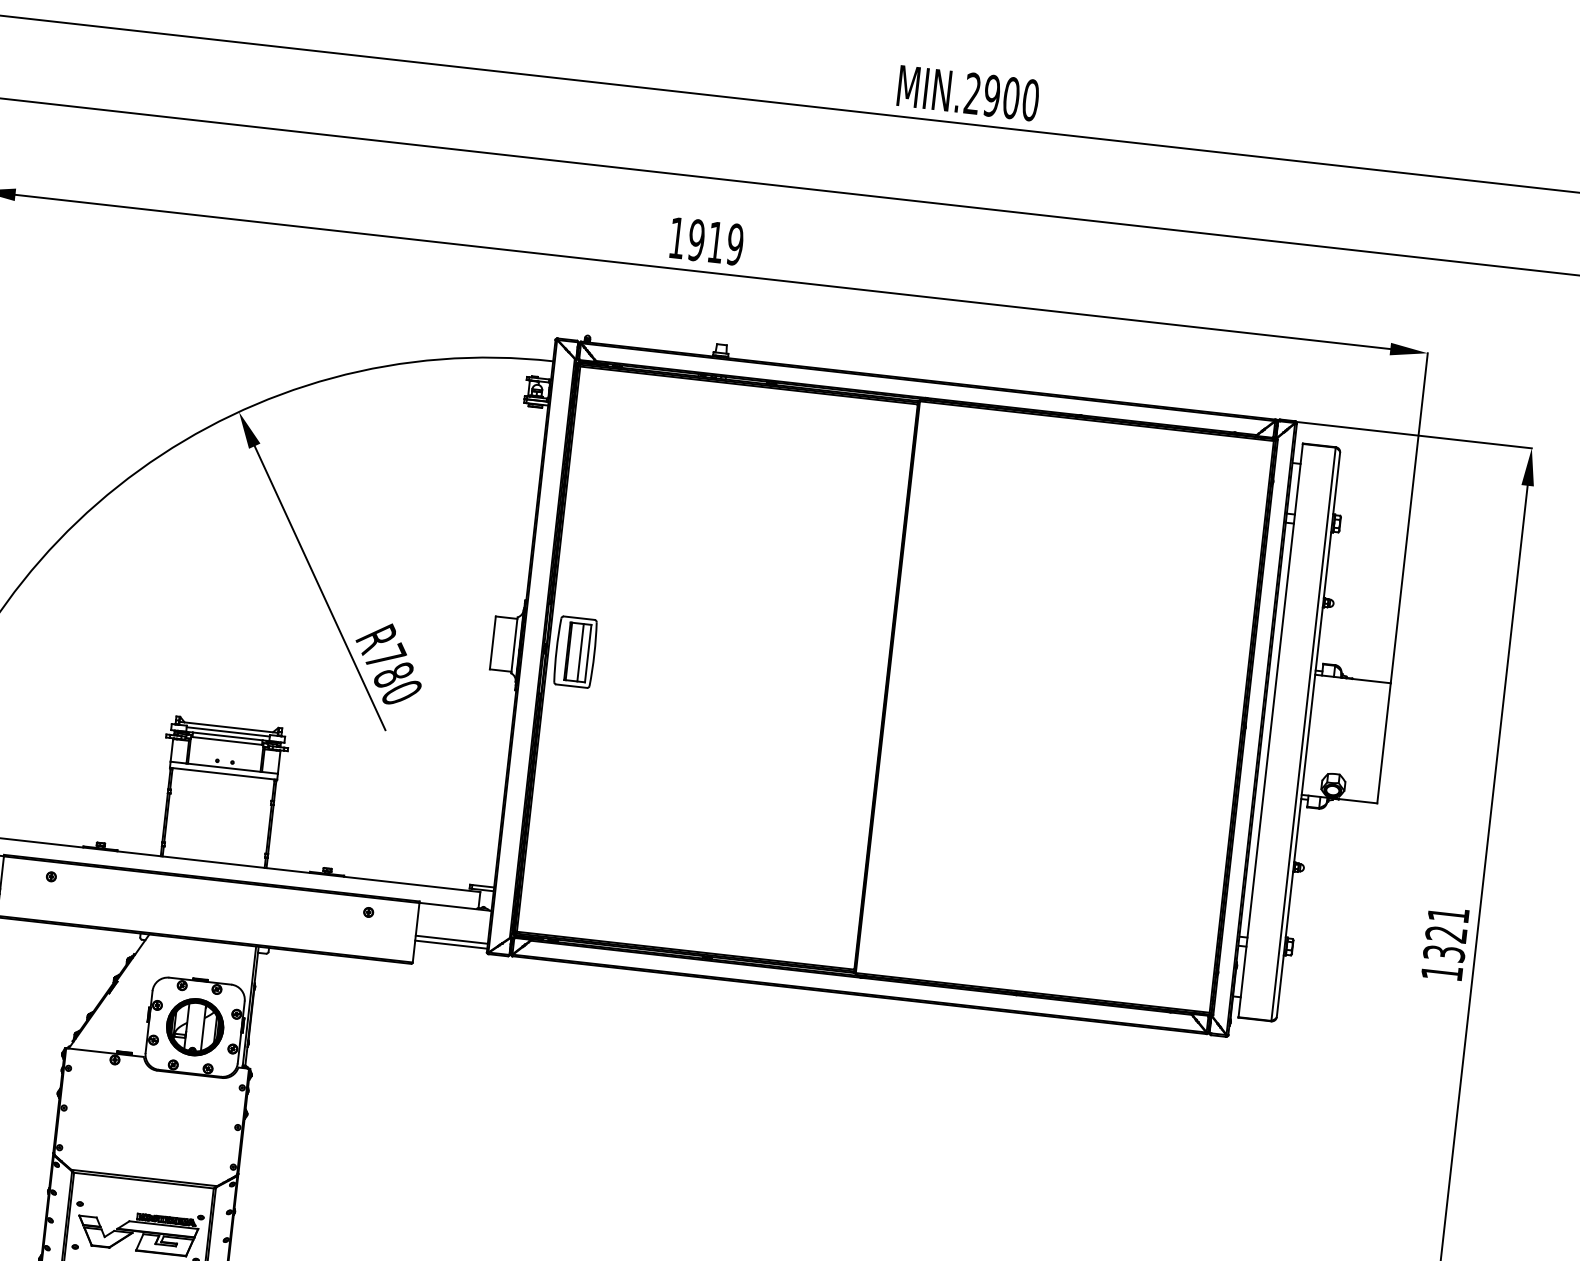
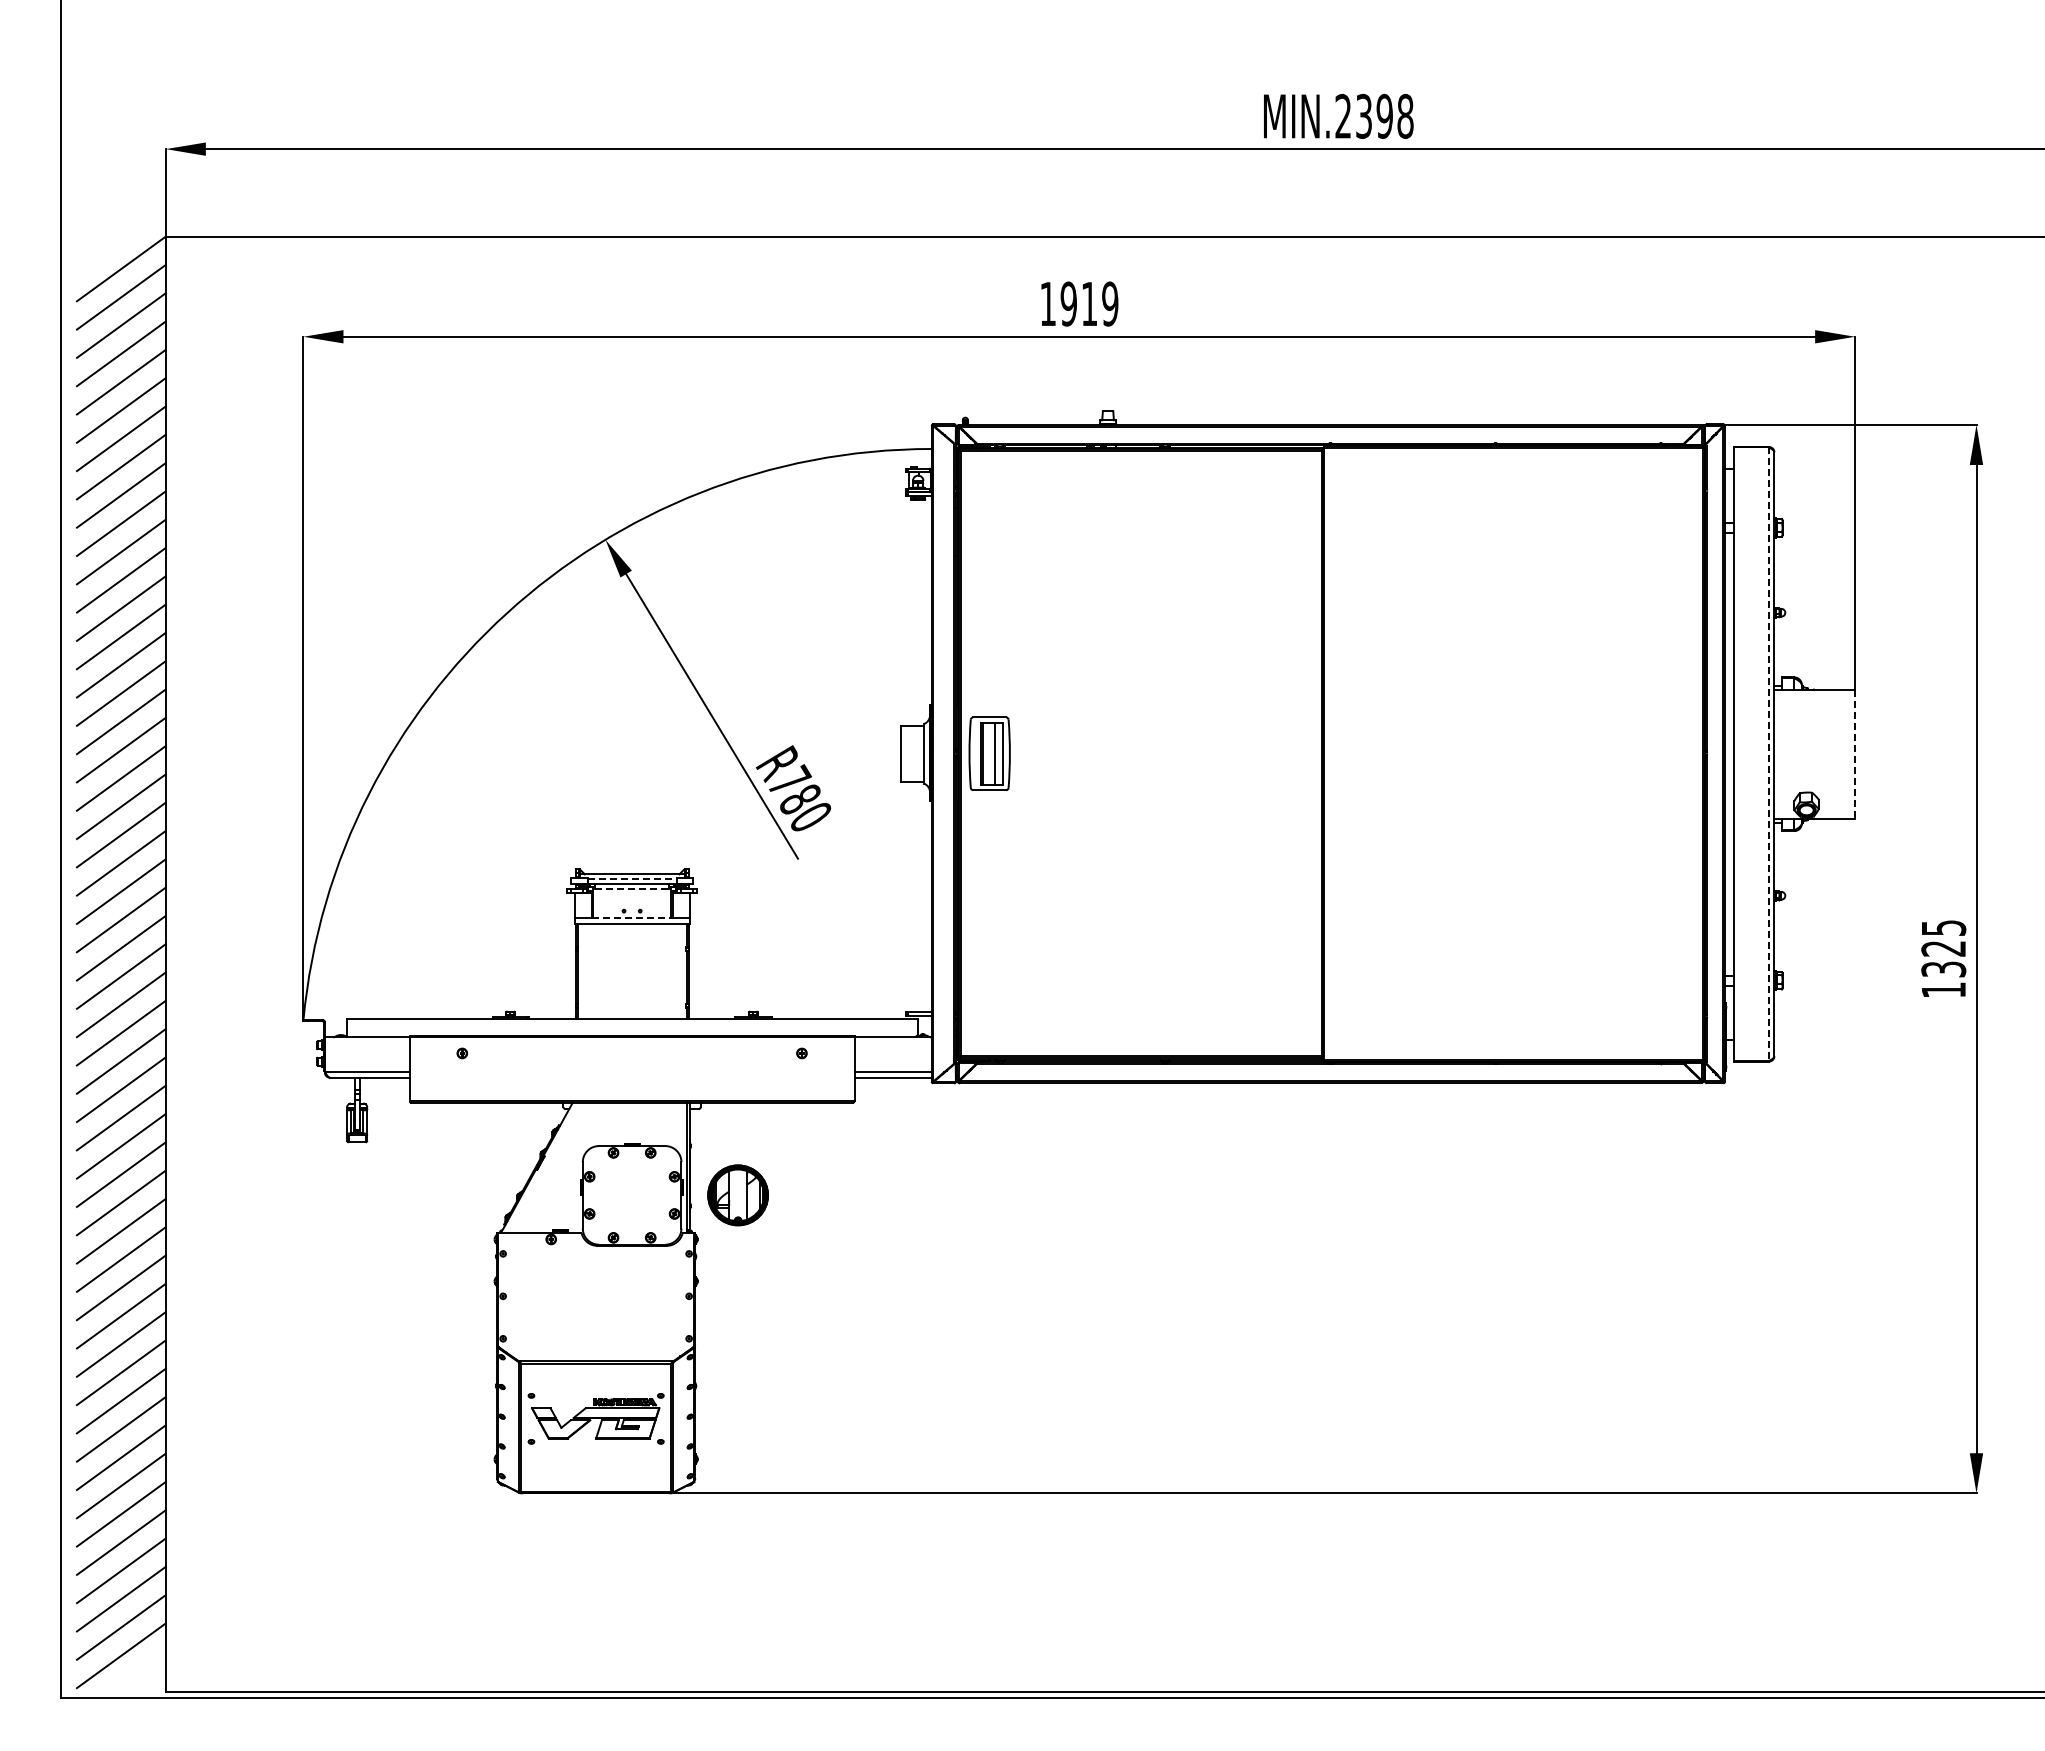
text: (1011, 98) -> (1384, 116), MIN.2900 -> MIN.2398
line: (228, 732) -> (632, 879), solid -> dashed
line: (1303, 734) -> (1769, 754), solid -> dashed
line: (227, 740) -> (632, 888), solid -> dashed
line: (1384, 743) -> (1855, 754), solid -> dashed
line: (224, 767) -> (632, 917), solid -> dashed
text: (1449, 914) -> (1944, 927), 1321 -> 1325
part: (194, 1027) -> (737, 1195), moved

